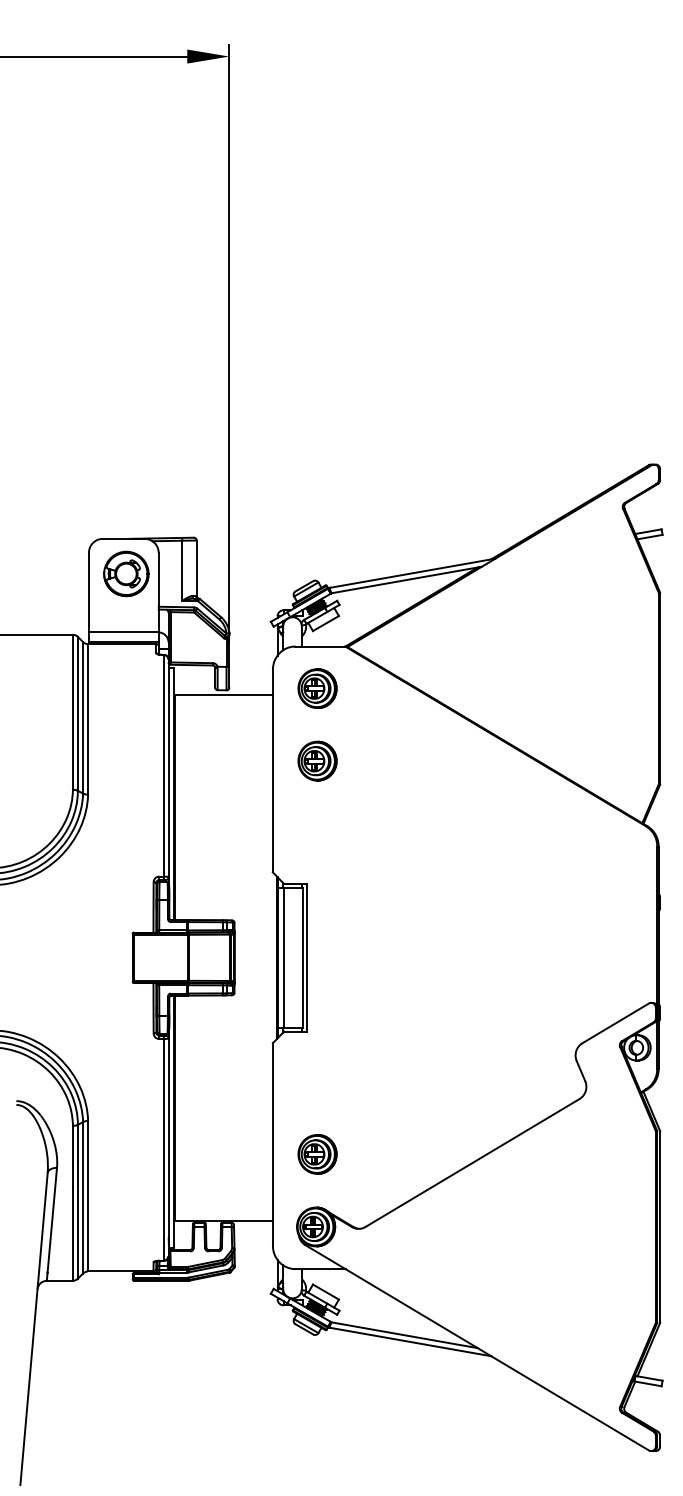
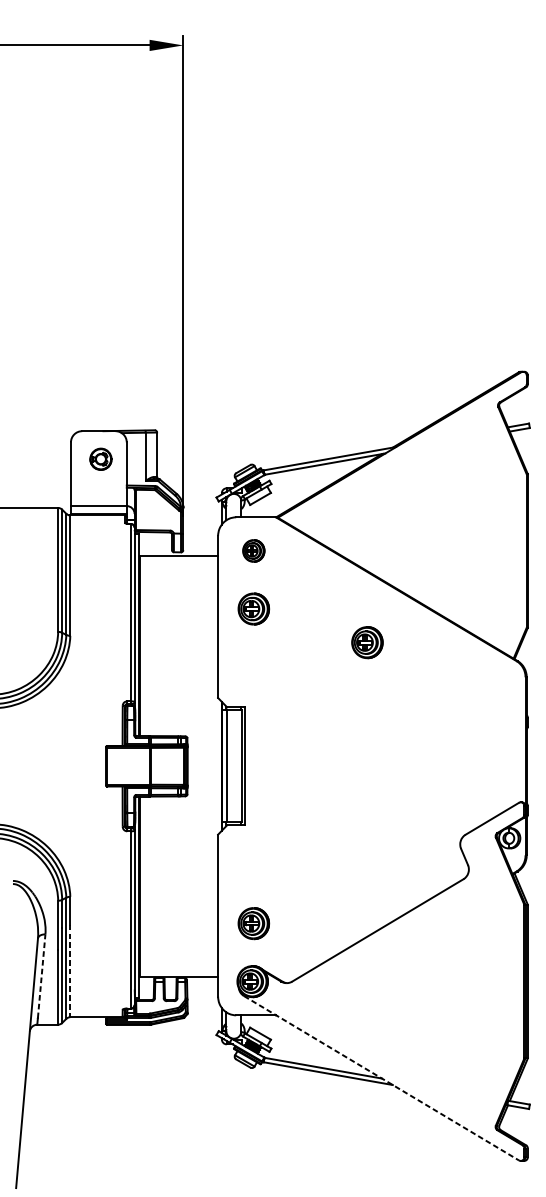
part: (126, 573) -> (101, 458), size x0.6
part: (317, 688) -> (253, 550), size x0.7
part: (459, 802) -> (367, 642), added
line: (88, 1213) -> (70, 970), solid -> dashed
line: (52, 1220) -> (41, 976), solid -> dashed
line: (477, 1348) -> (381, 1078), solid -> dashed

